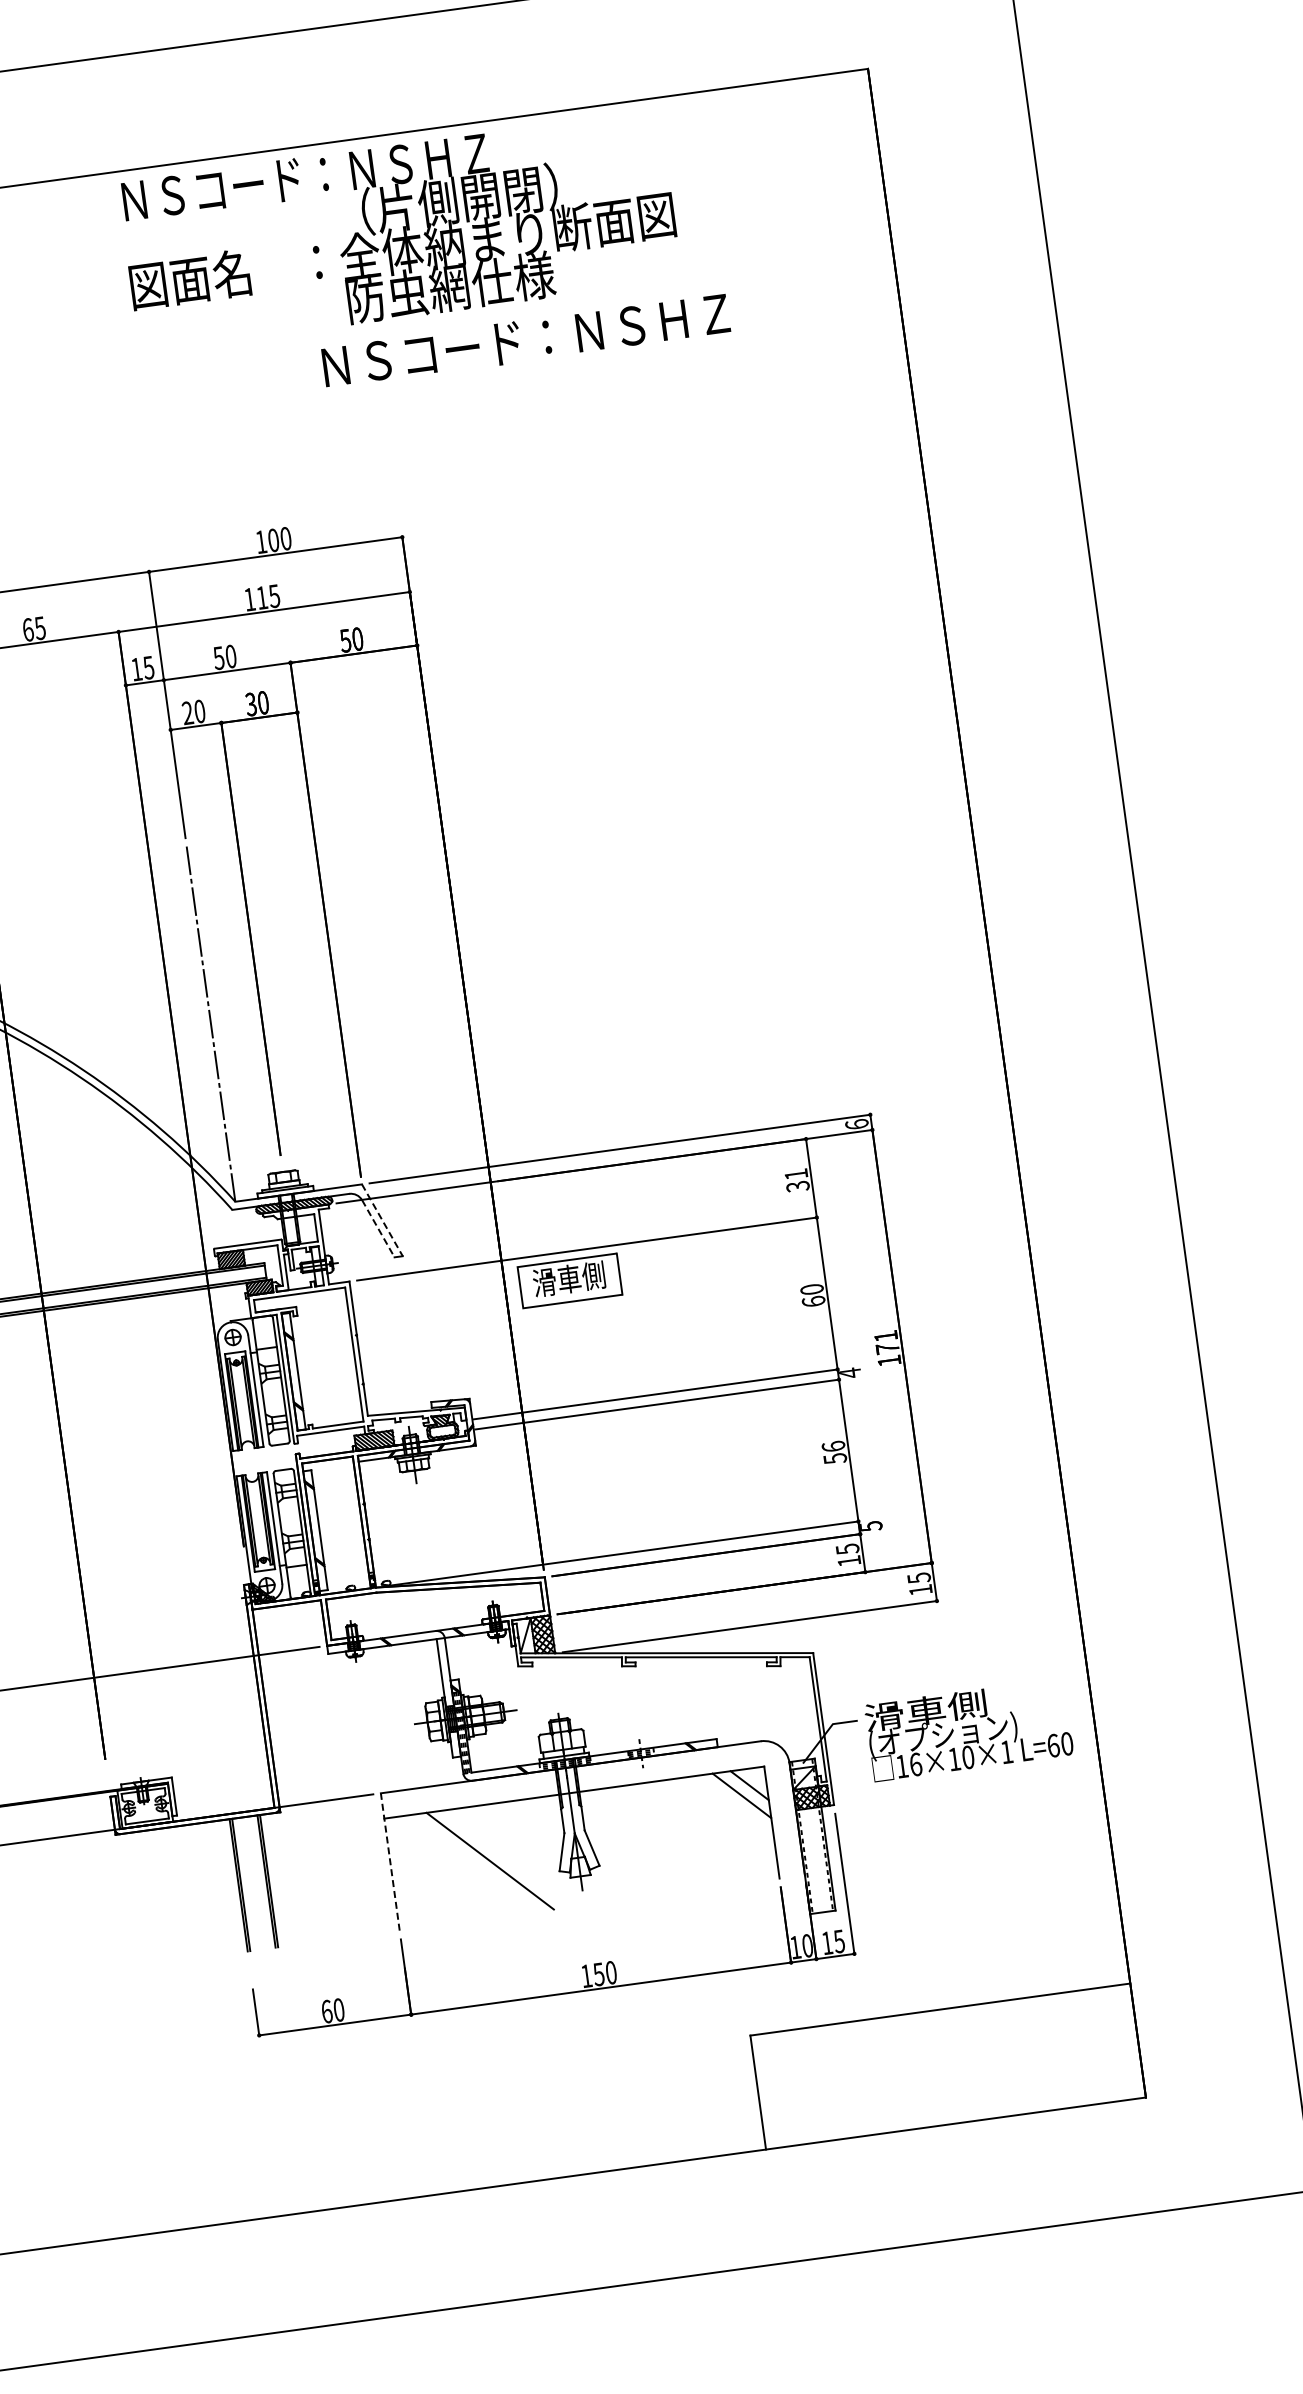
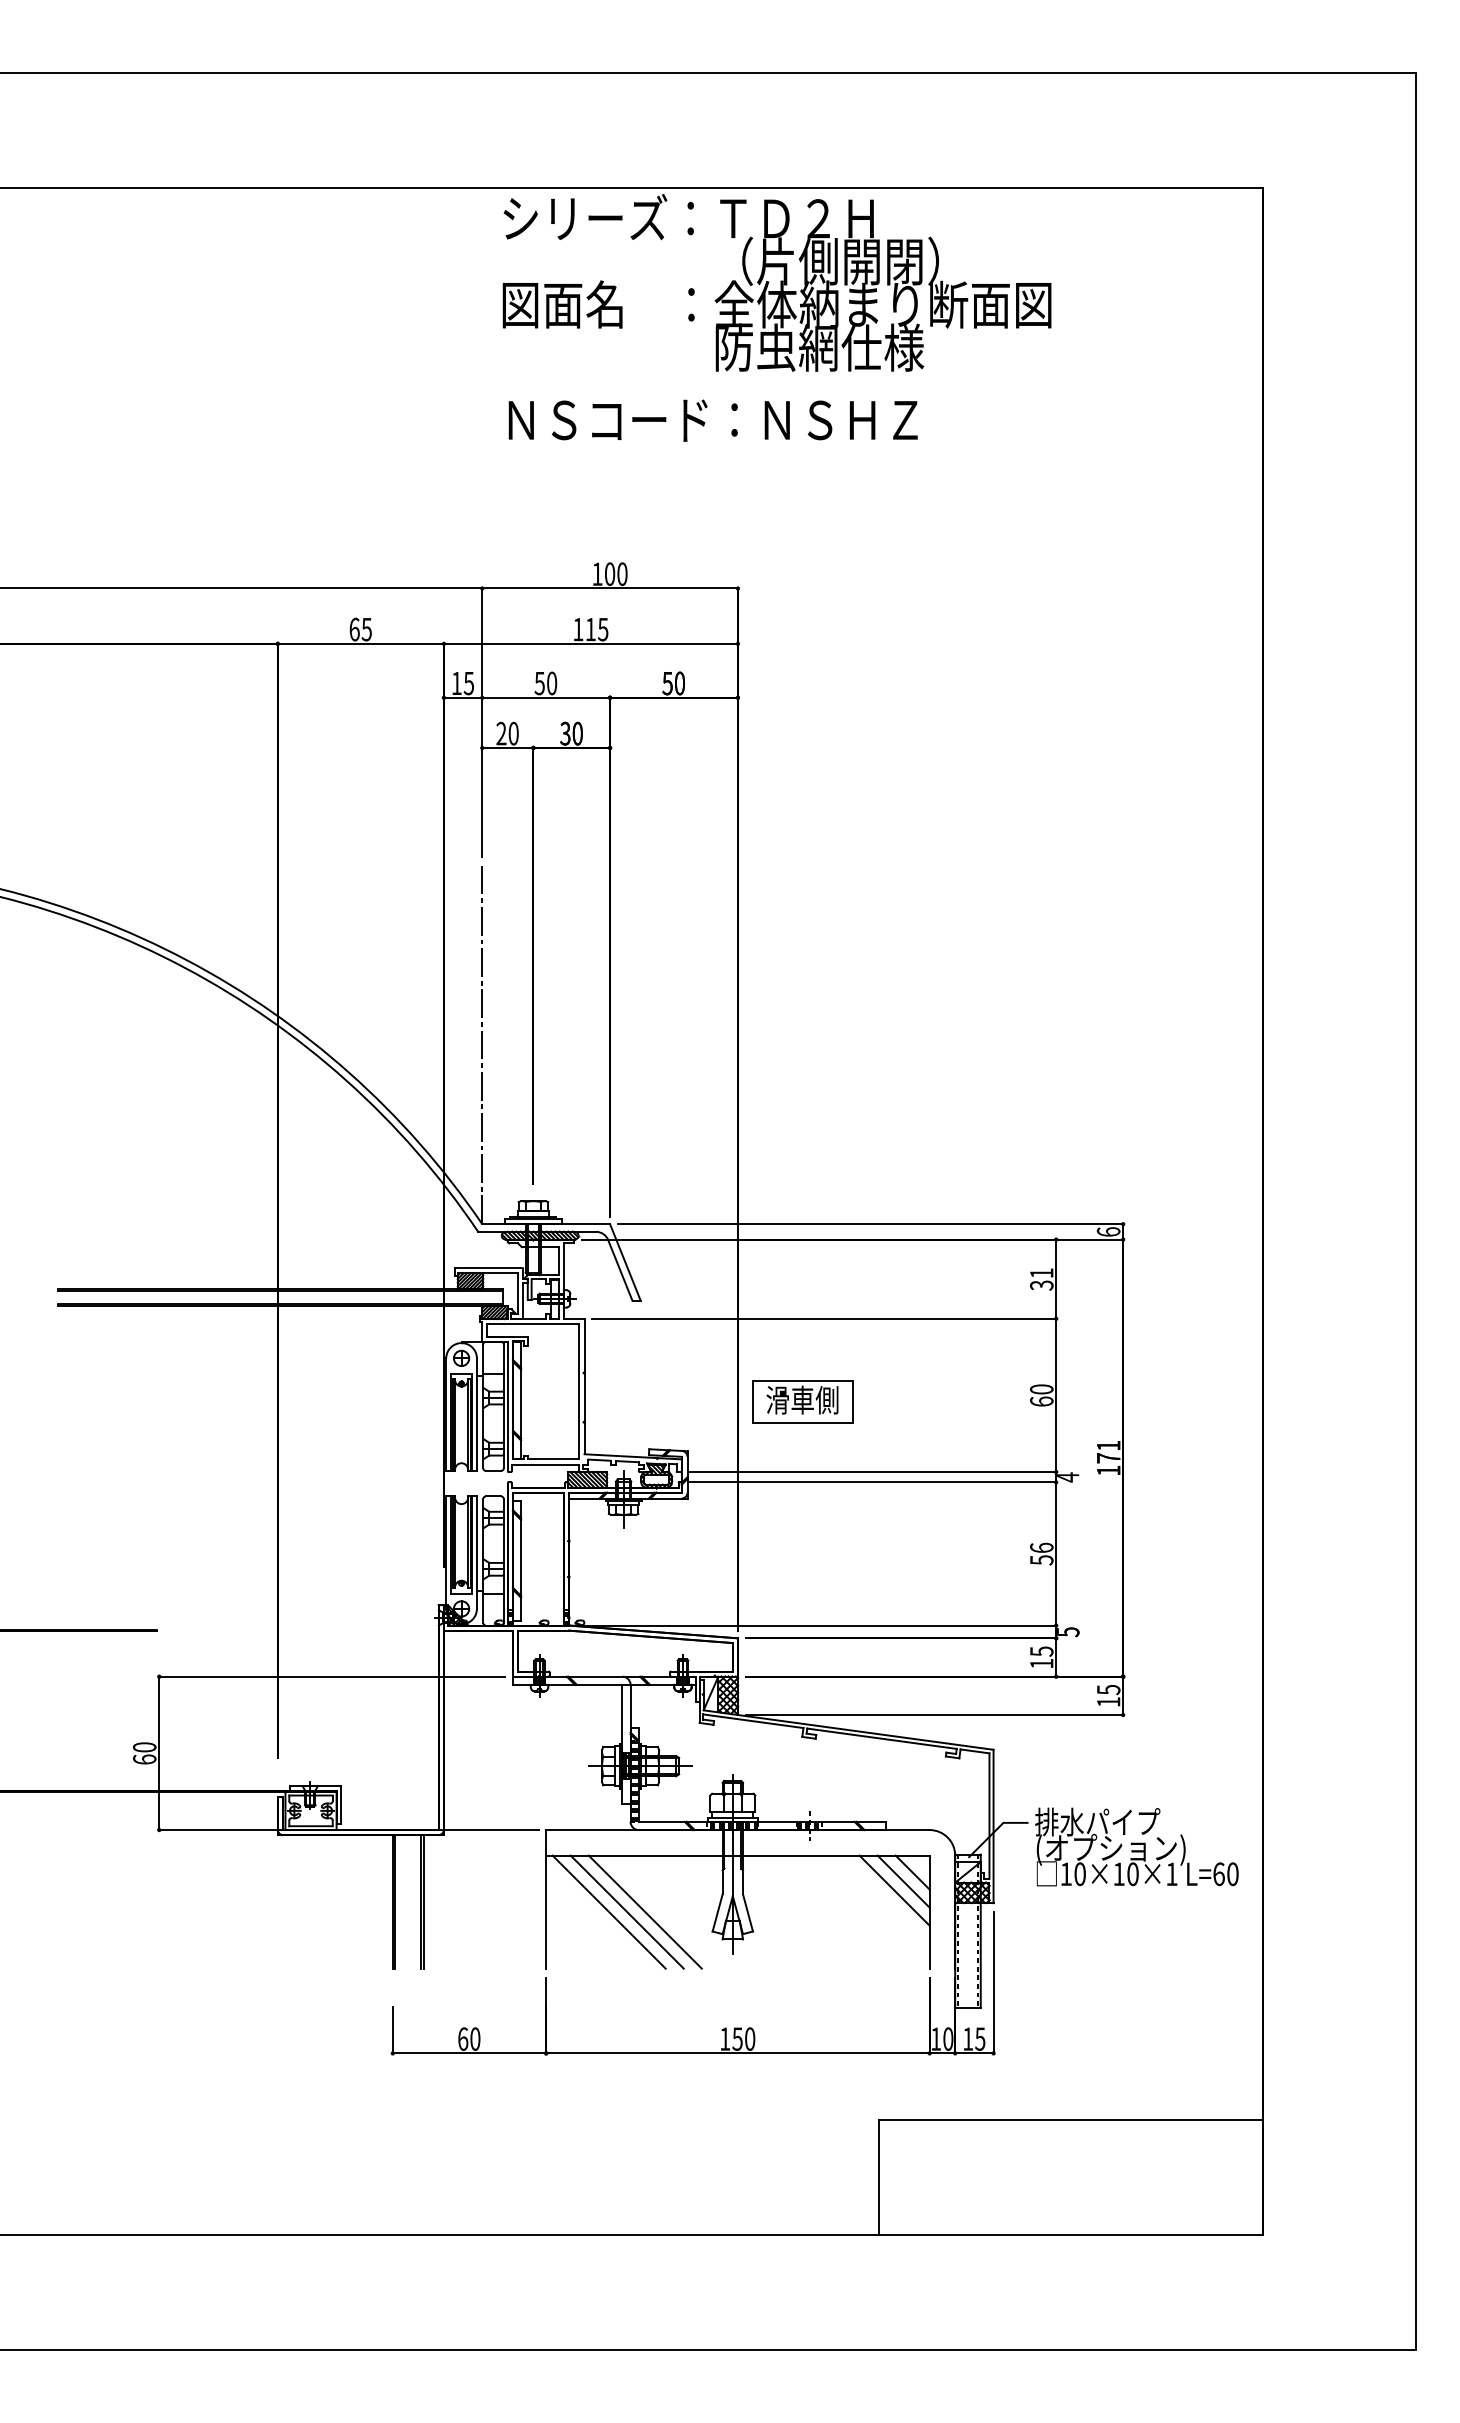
text: (303, 176) -> (688, 217), ＮＳコード：ＮＳＨＺ -> シリーズ：ＴＤ２Ｈ
text: (525, 340) -> (712, 420), moved
line: (382, 1221) -> (625, 1263), dashed -> solid
line: (378, 1228) -> (620, 1270), dashed -> solid
part: (569, 1280) -> (802, 1401), moved
text: (925, 1710) -> (1097, 1821), 滑車側 -> 排水パイプ
text: (916, 1764) -> (1080, 1874), 16×10×1 -> 10×10×1
line: (734, 1805) -> (894, 1890), added
line: (390, 1861) -> (546, 1898), dashed -> solid
line: (471, 1863) -> (626, 1911), added
line: (453, 1865) -> (608, 1911), added

